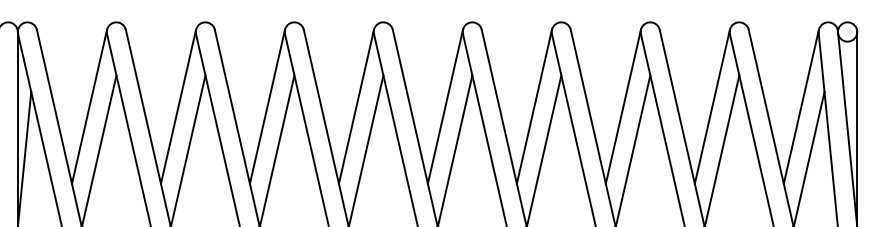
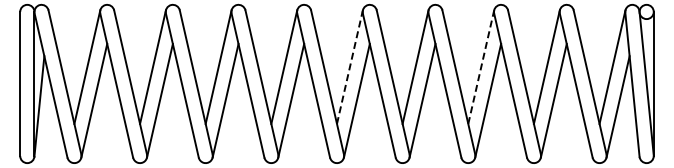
line: (446, 105) -> (350, 66), solid -> dashed
line: (623, 105) -> (481, 66), solid -> dashed

